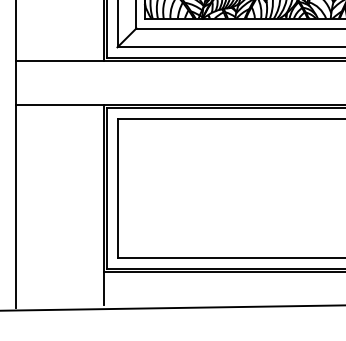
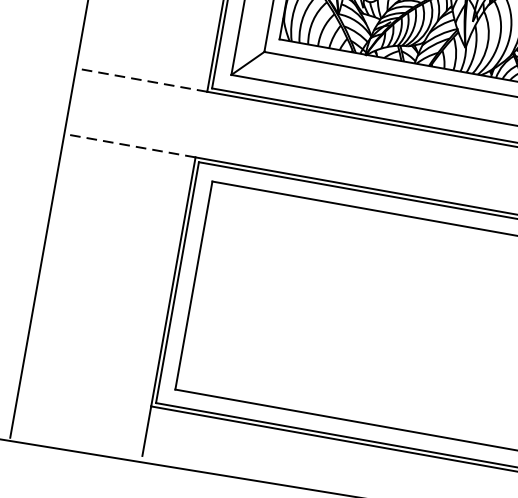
line: (59, 61) -> (141, 80), solid -> dashed
line: (59, 105) -> (129, 146), solid -> dashed

